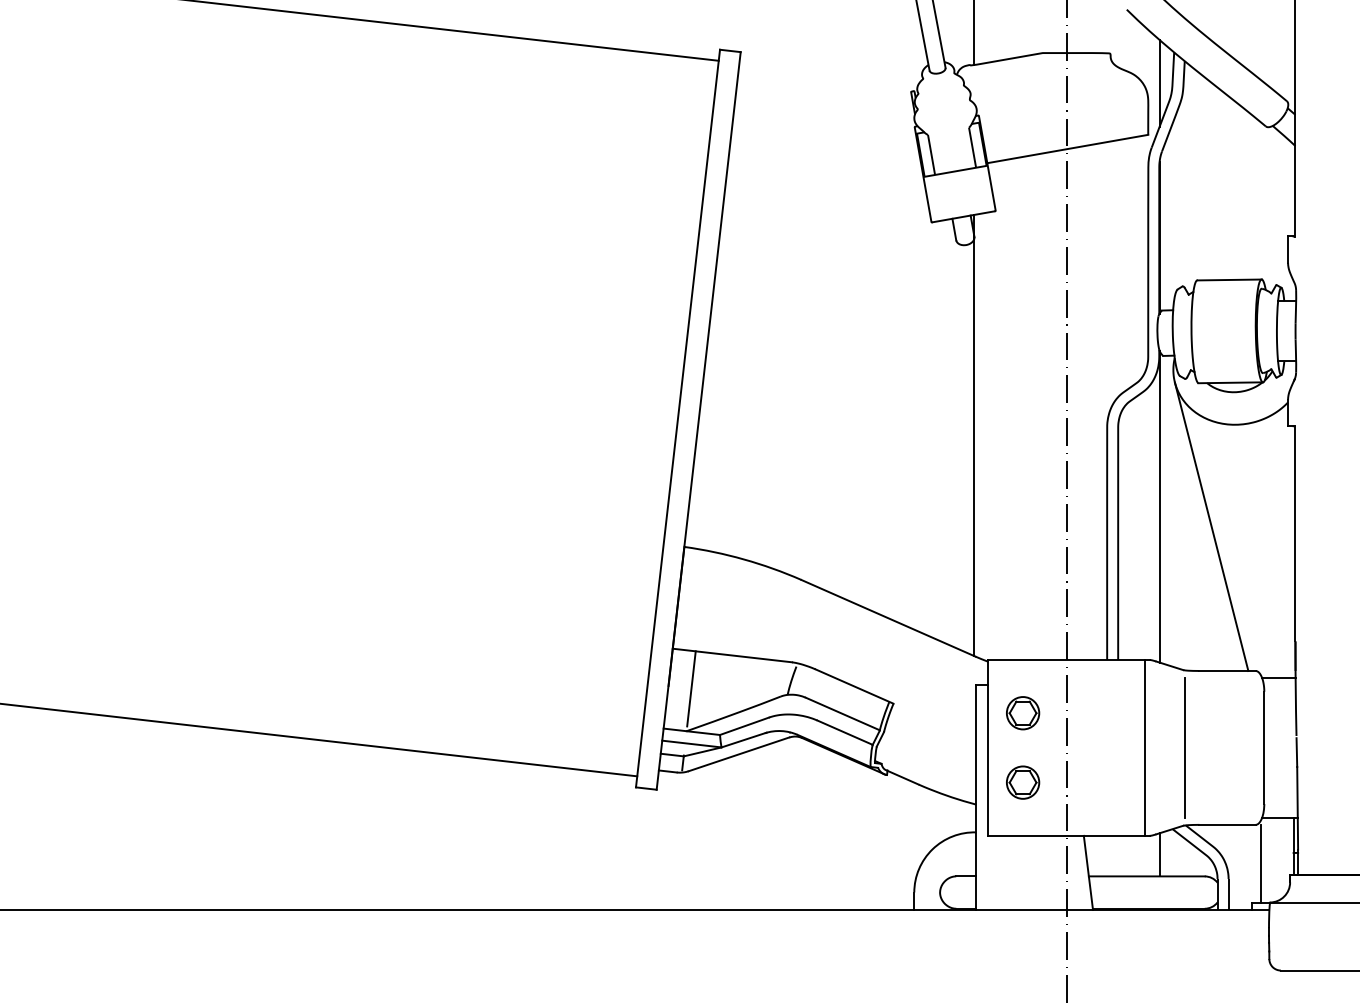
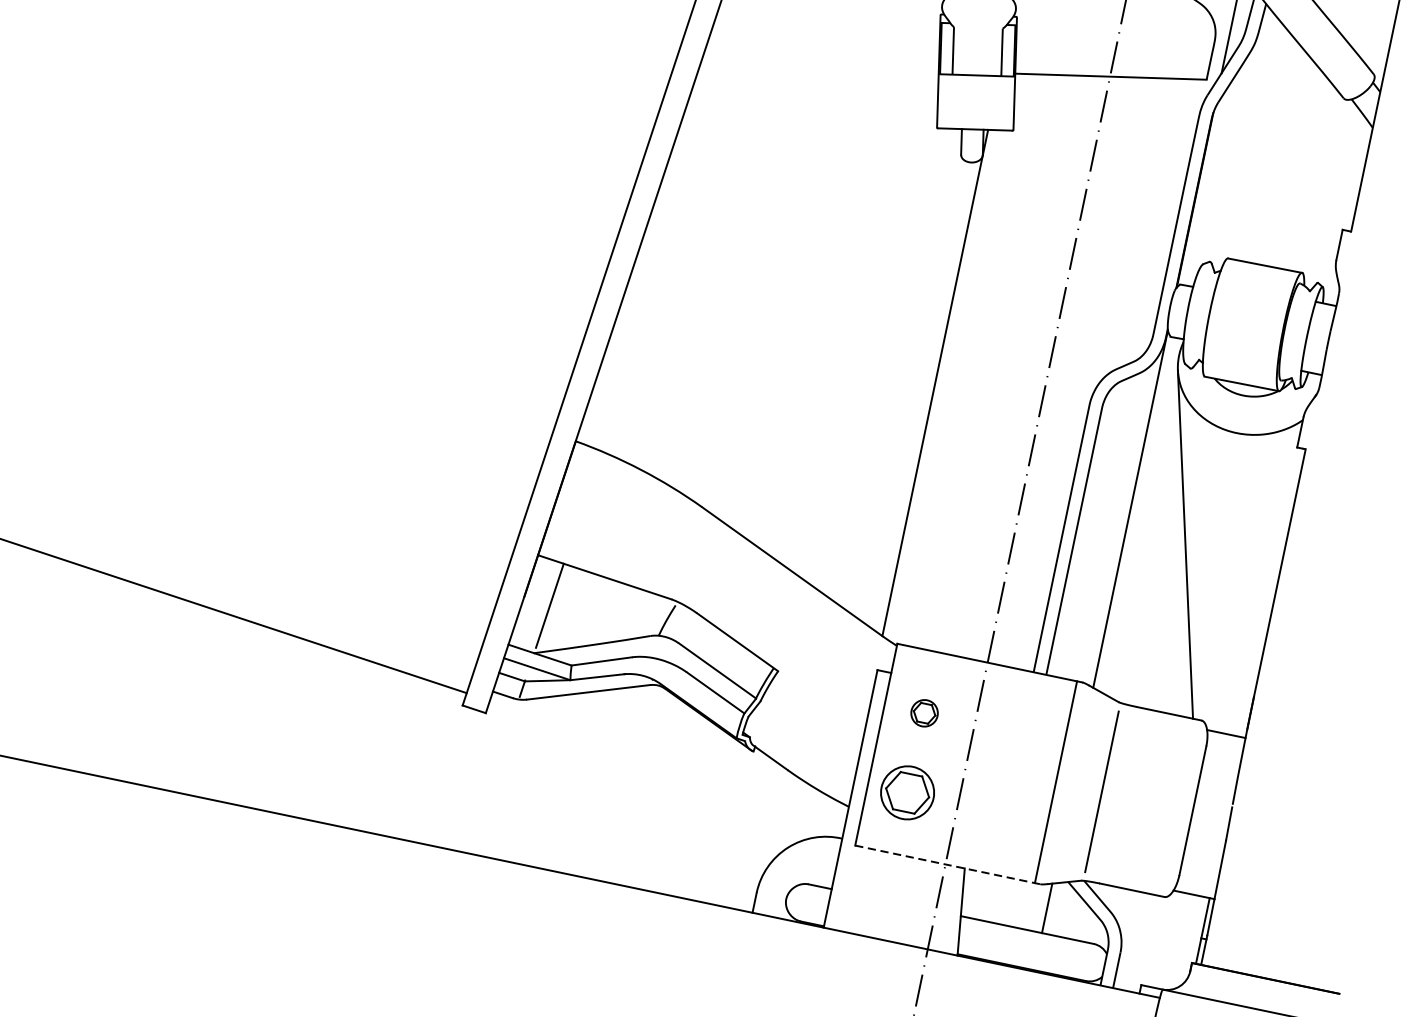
part: (1023, 713) -> (924, 713), size x0.7
part: (1023, 782) -> (908, 792), size x1.4
line: (1068, 835) -> (947, 864), solid -> dashed
line: (1260, 863) -> (1160, 942), removed

